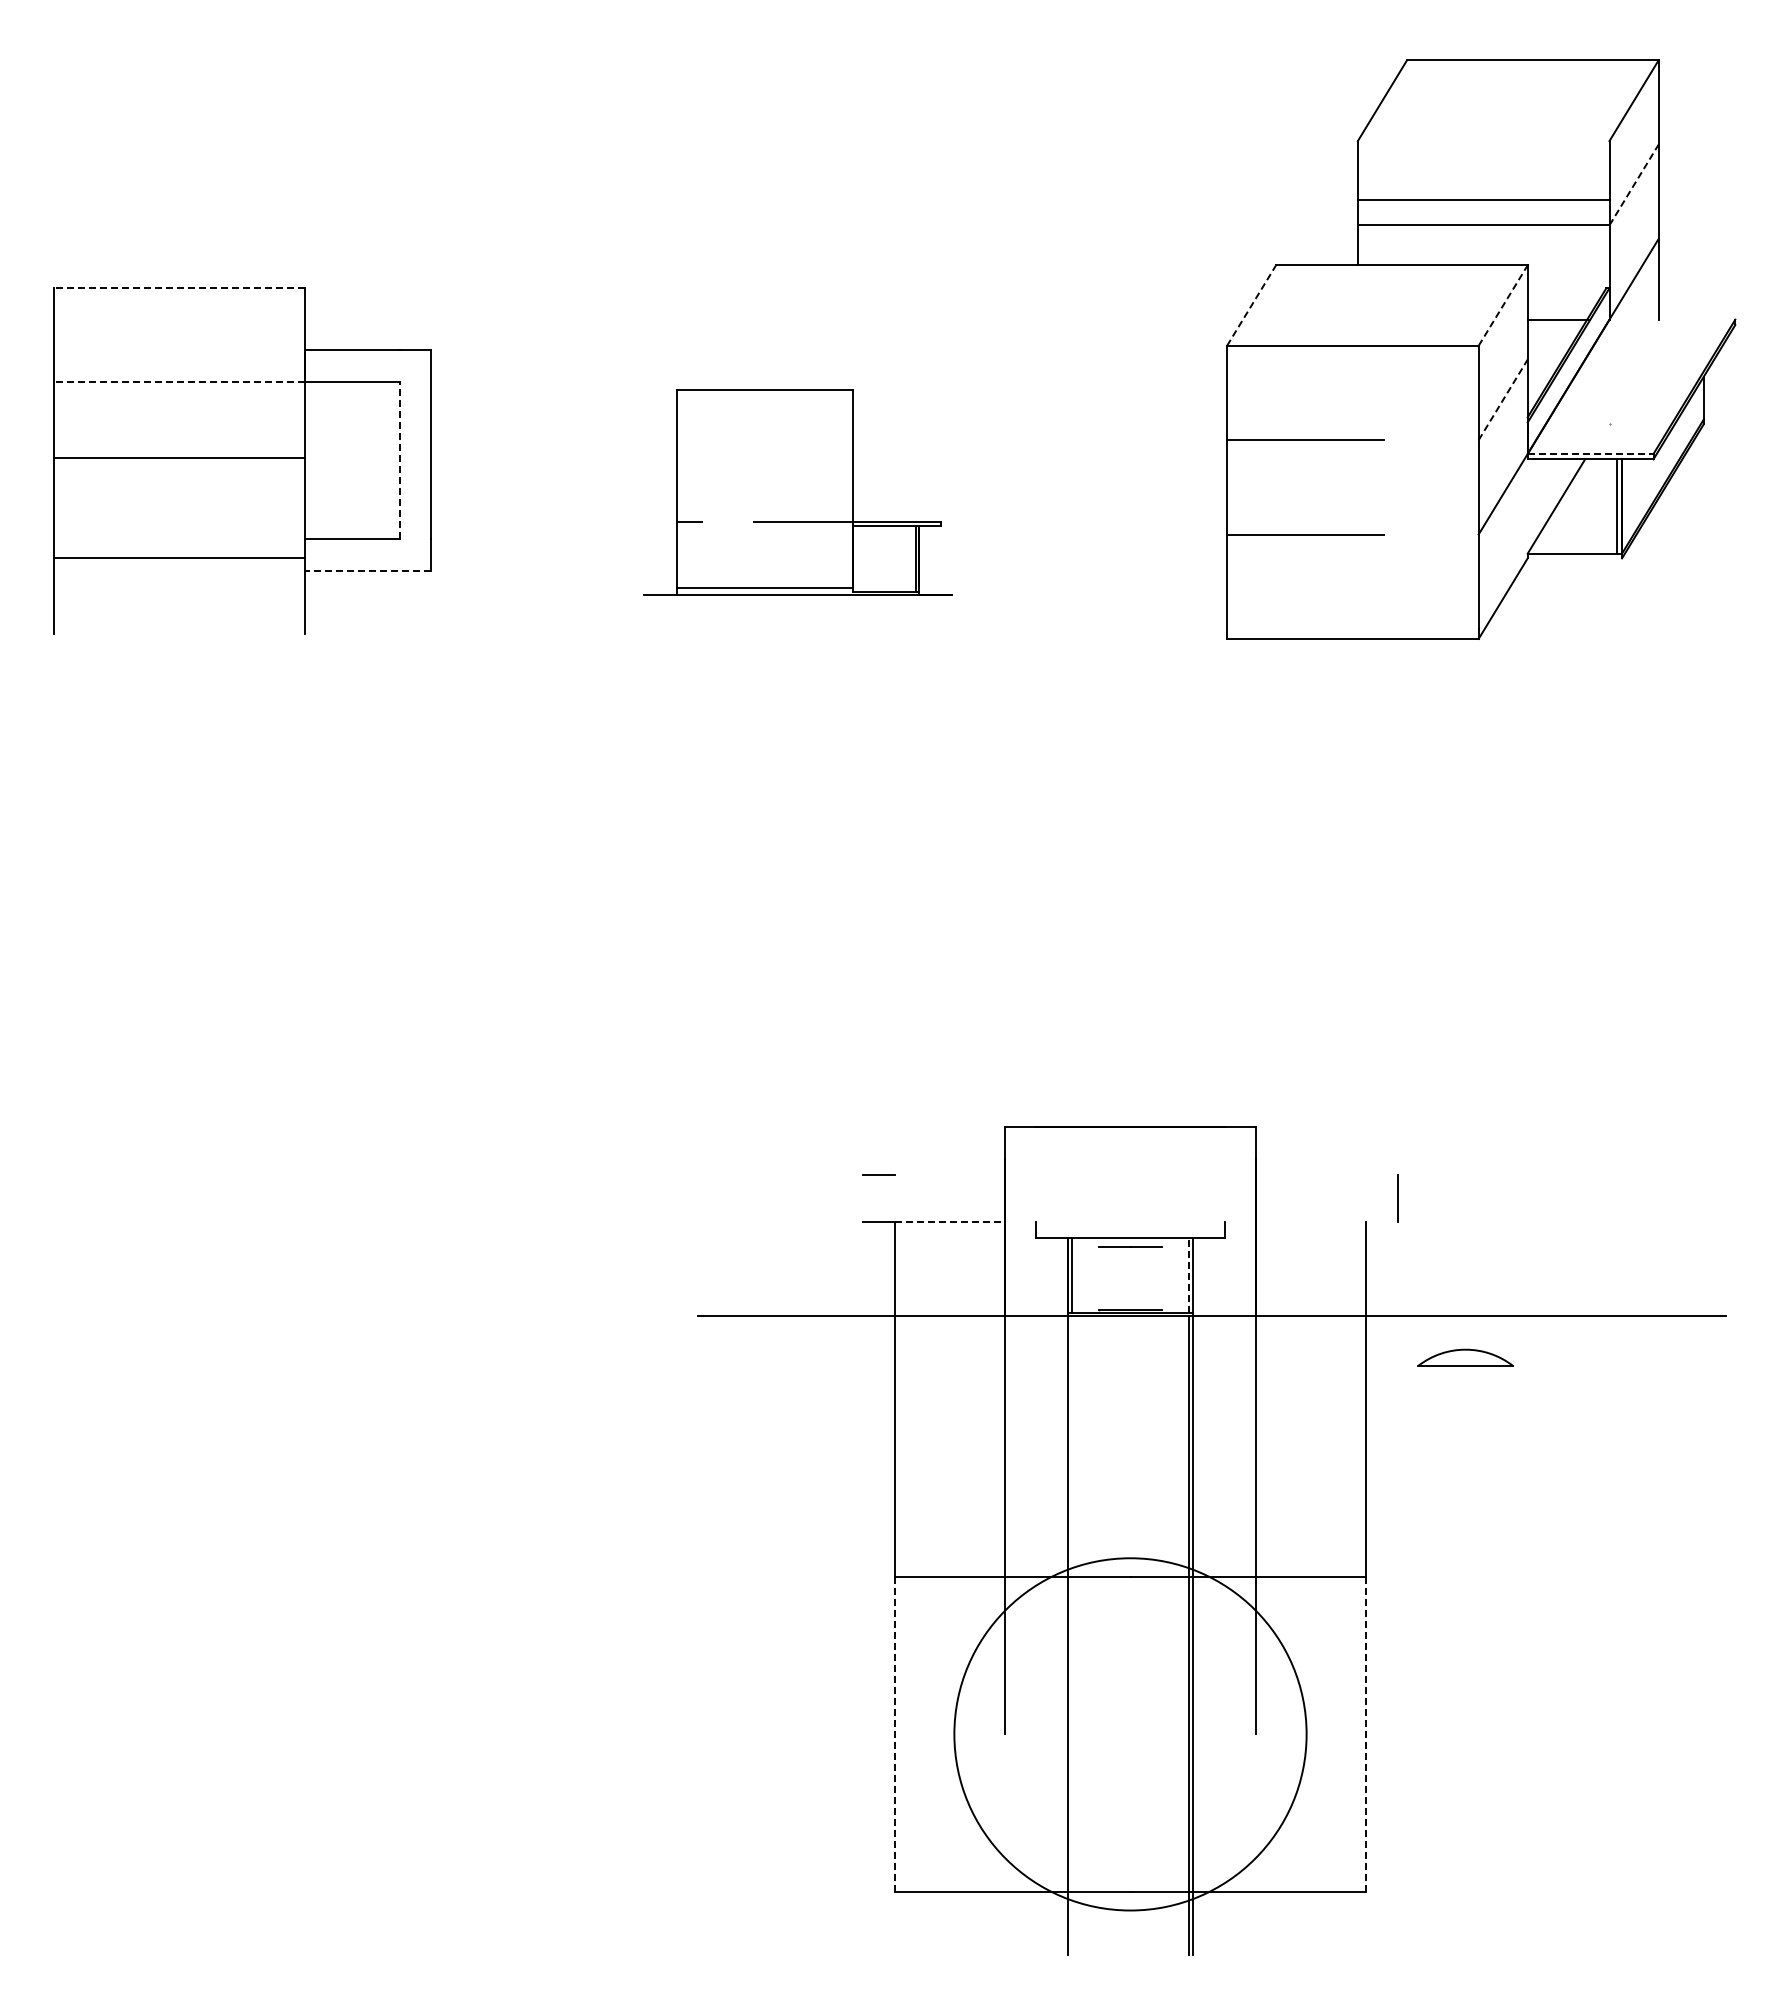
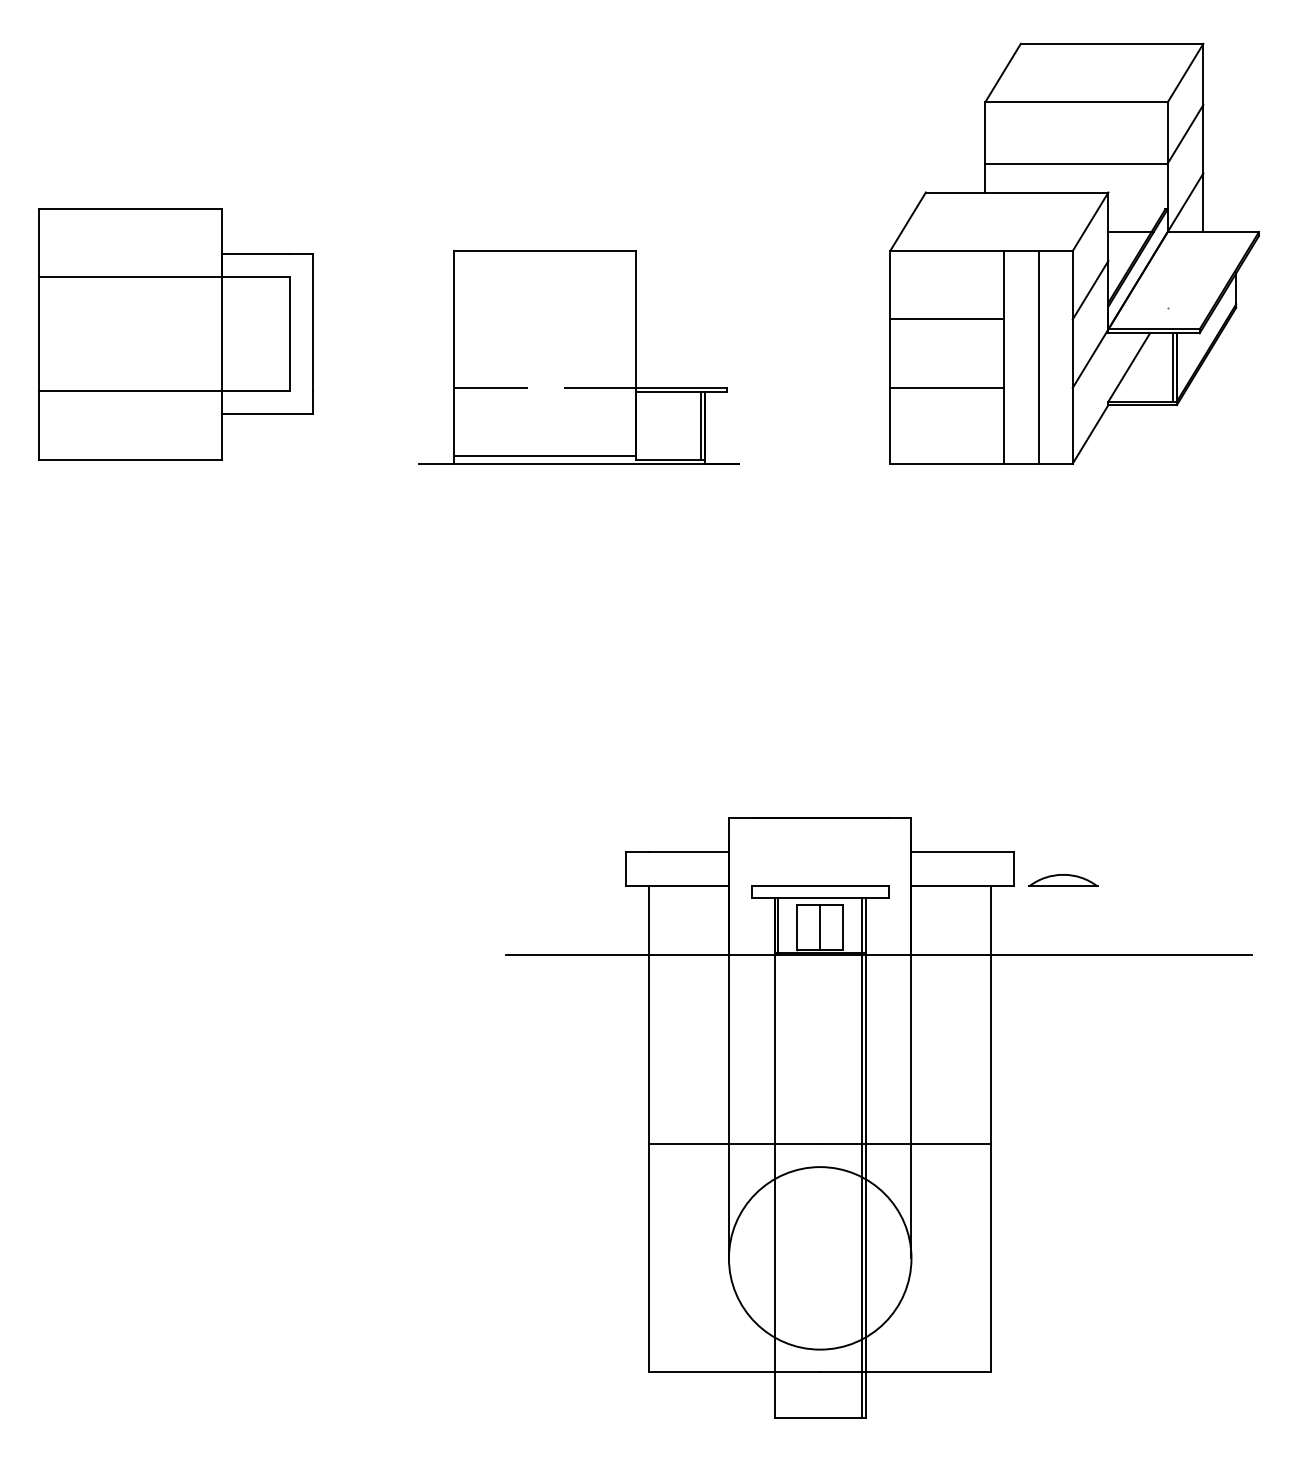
line: (1634, 184) -> (1185, 133), dashed -> solid
line: (1483, 200) -> (1076, 102), moved
line: (179, 287) -> (130, 208), dashed -> solid
line: (1251, 305) -> (908, 221), dashed -> solid
line: (1503, 305) -> (1090, 221), dashed -> solid
line: (1672, 319) -> (1213, 231), added
line: (179, 381) -> (130, 276), dashed -> solid
line: (1503, 399) -> (1090, 289), dashed -> solid
line: (1590, 453) -> (1153, 329), dashed -> solid
line: (179, 458) -> (130, 391), moved
line: (399, 460) -> (289, 334), dashed -> solid
line: (1384, 491) -> (1004, 356), added
line: (1431, 491) -> (1038, 356), added
part: (797, 492) -> (578, 357), size x1.43
line: (179, 557) -> (130, 459), moved
line: (1574, 558) -> (1142, 405), added
line: (368, 570) -> (267, 413), dashed -> solid
line: (949, 1174) -> (688, 852), added
line: (1326, 1174) -> (962, 852), added
line: (863, 1197) -> (626, 868), added
line: (950, 1221) -> (689, 886), dashed -> solid
line: (1130, 1221) -> (820, 886), added
line: (1326, 1221) -> (962, 886), added
line: (1188, 1275) -> (862, 925), dashed -> solid
line: (1099, 1277) -> (797, 926), added
line: (1130, 1277) -> (820, 926), added
line: (1161, 1277) -> (842, 926), added
part: (1465, 1357) -> (1063, 880), moved
line: (894, 1734) -> (649, 1258), dashed -> solid
circle: (1130, 1734) -> (820, 1258), size x0.71
line: (1366, 1734) -> (991, 1258), dashed -> solid
line: (1130, 1954) -> (820, 1418), added

